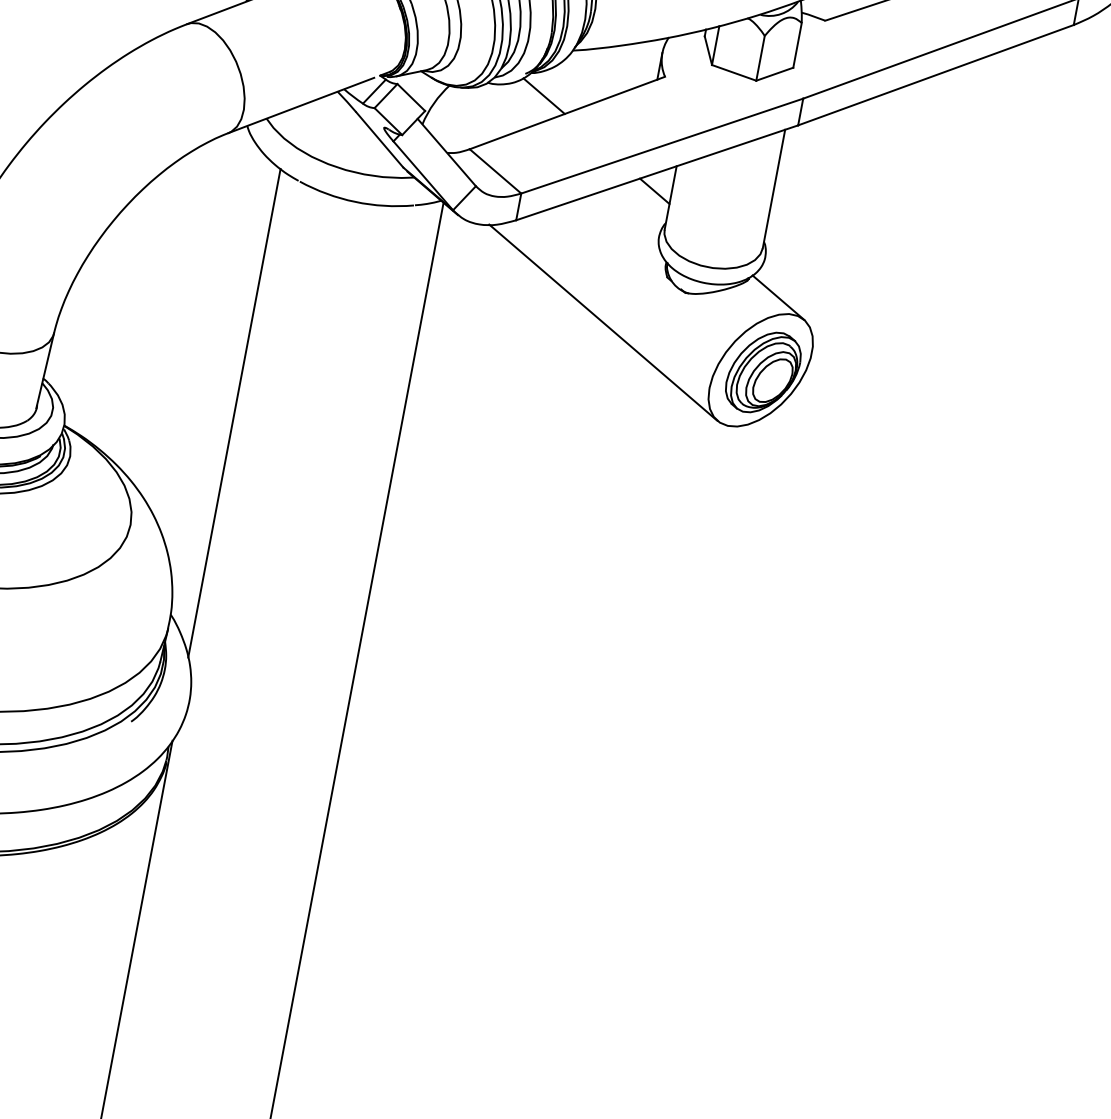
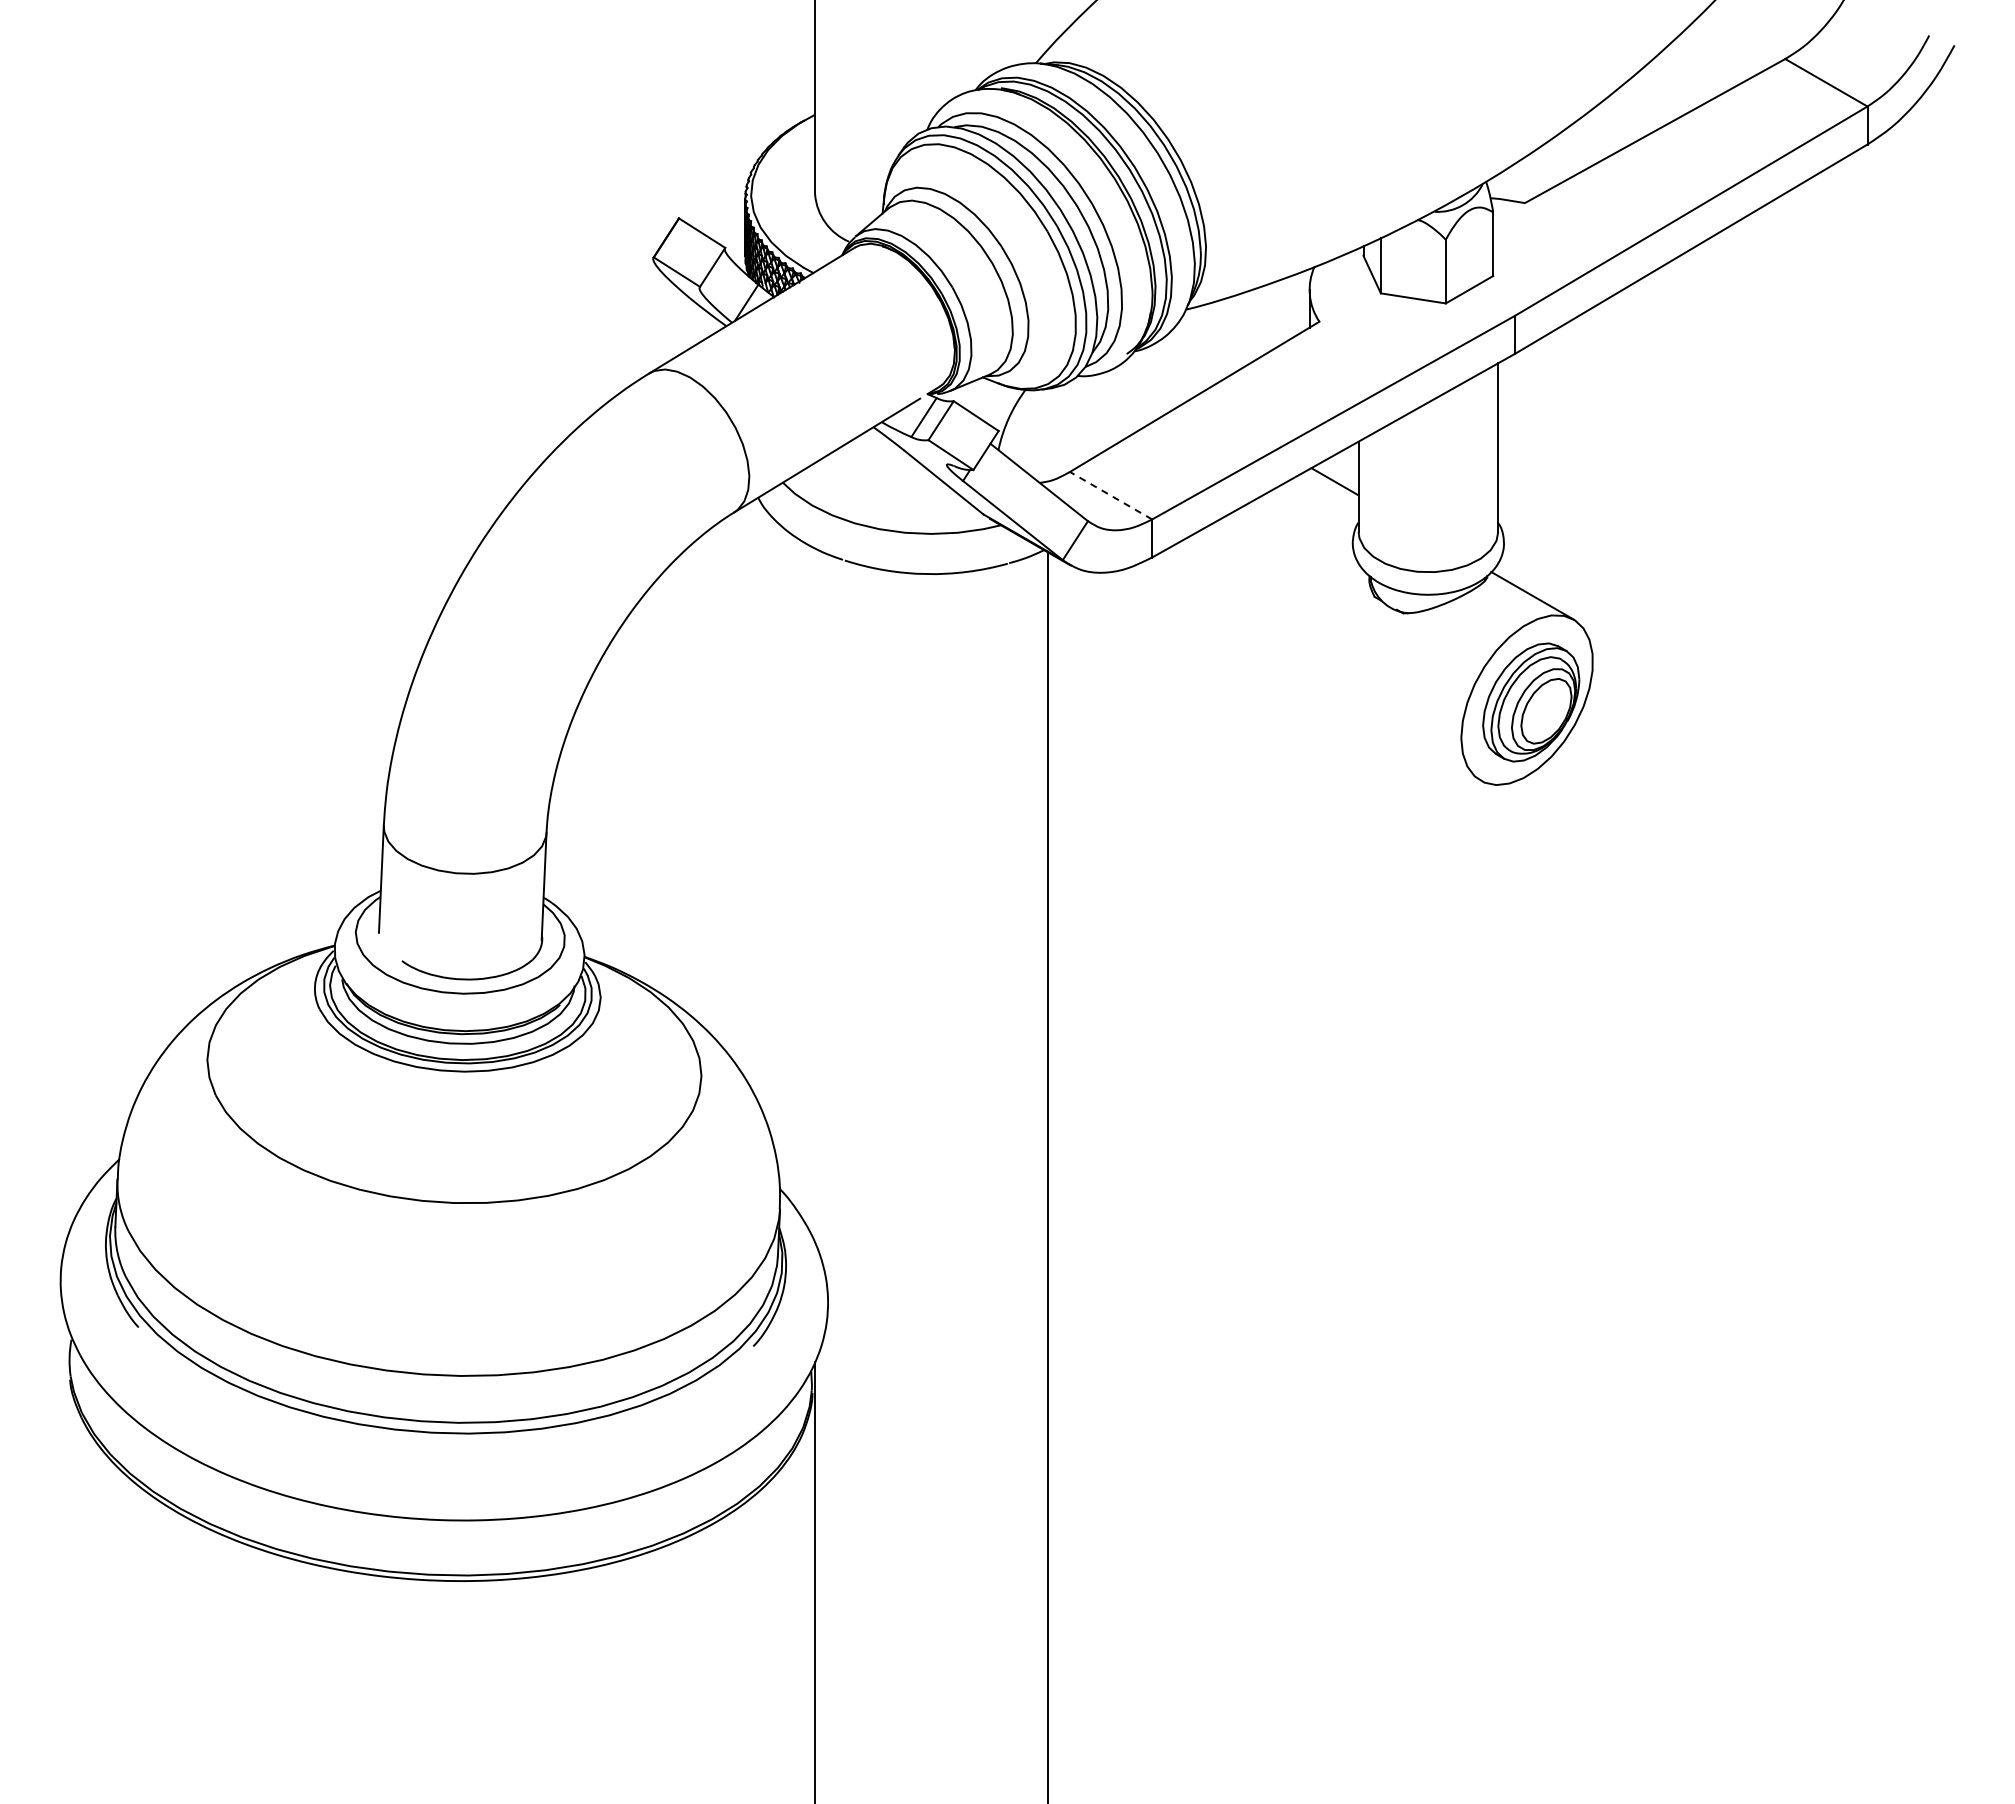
line: (544, 96) -> (1158, 379), removed
line: (495, 171) -> (1110, 495), solid -> dashed
line: (603, 322) -> (1298, 675), removed
line: (234, 413) -> (815, 895), removed

